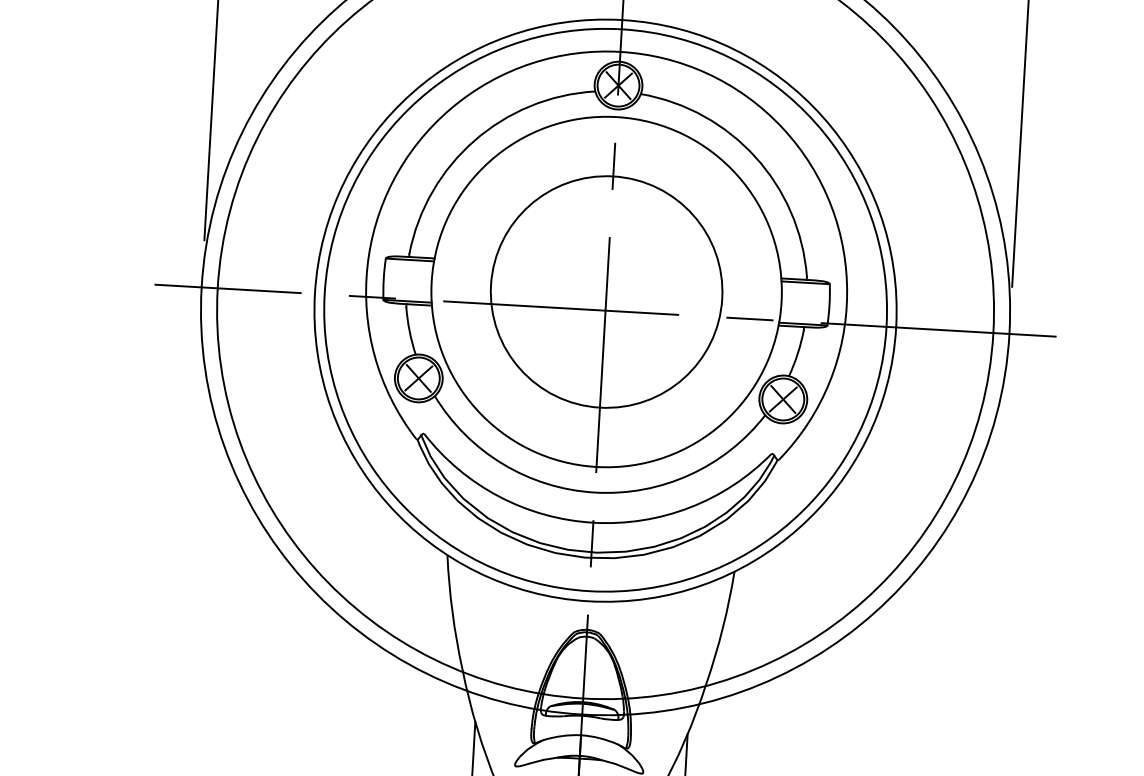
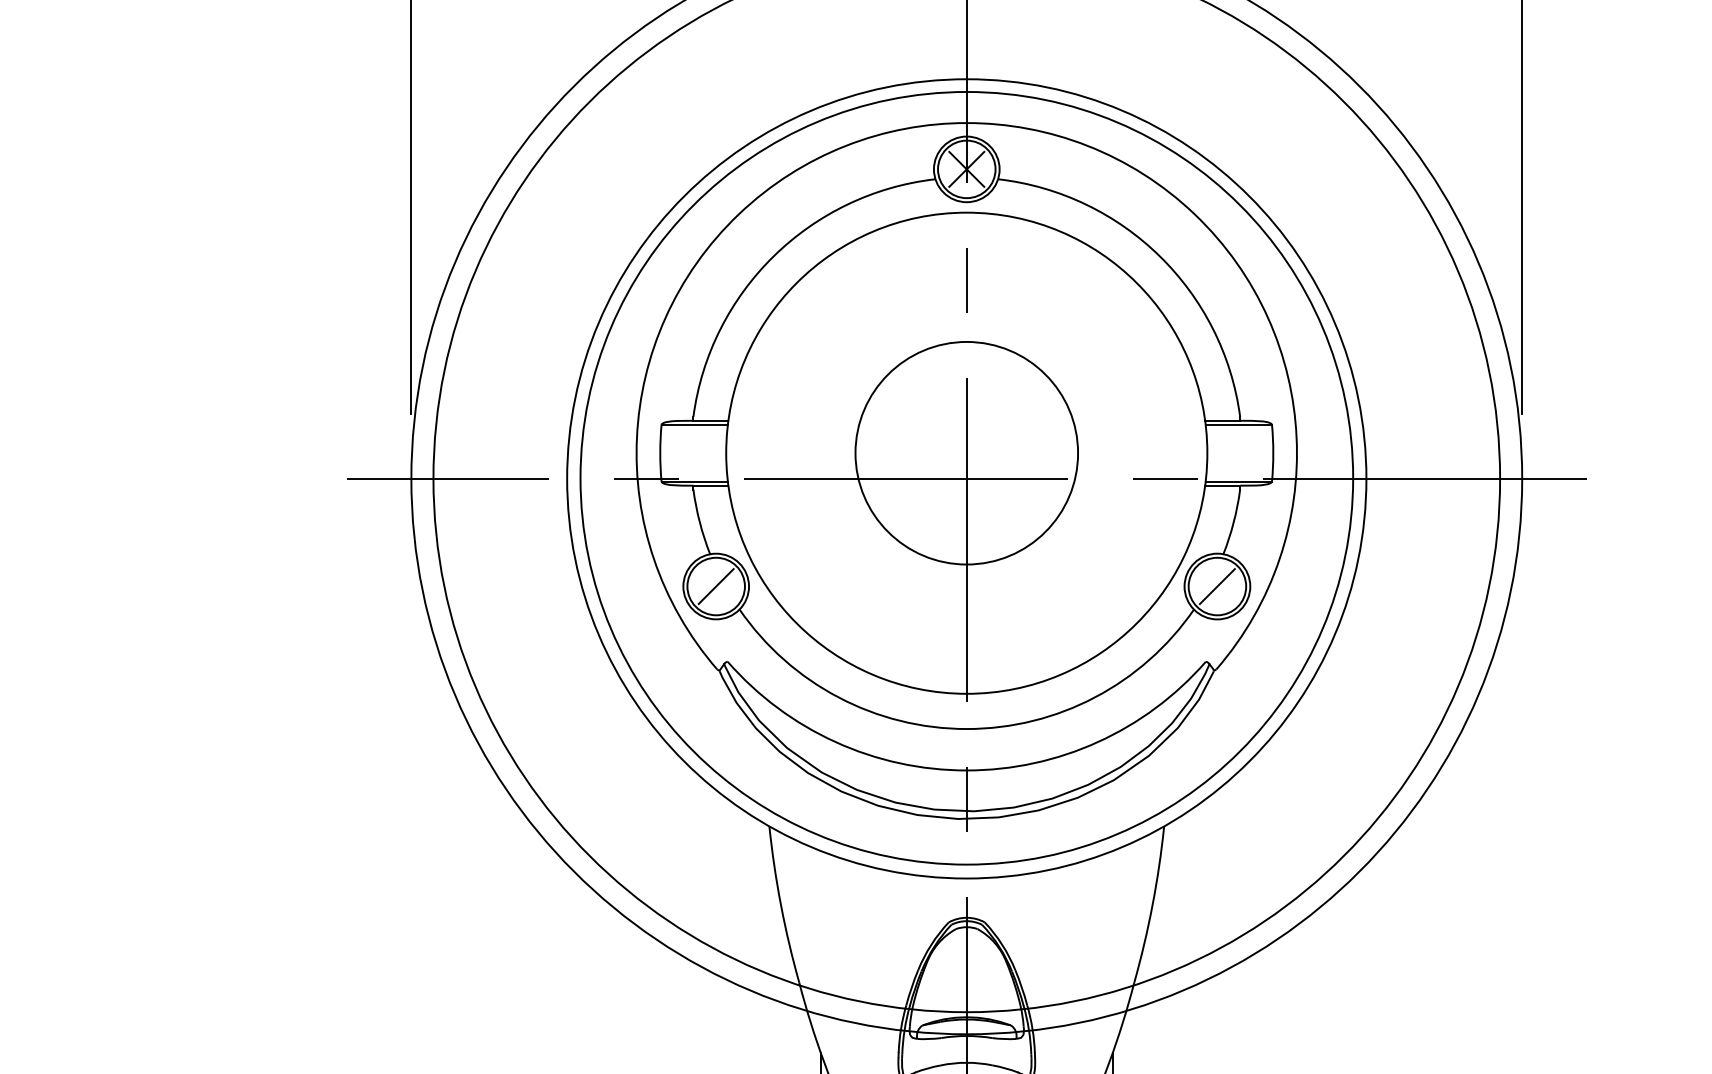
circle: (606, 292) -> (966, 453), size x0.7
line: (418, 378) -> (715, 586), removed
line: (782, 399) -> (1216, 586), removed

